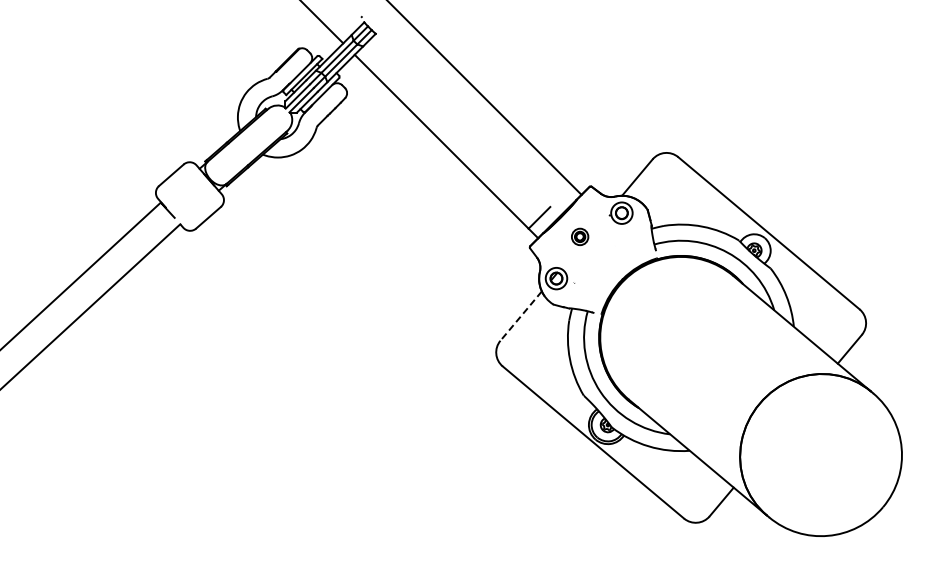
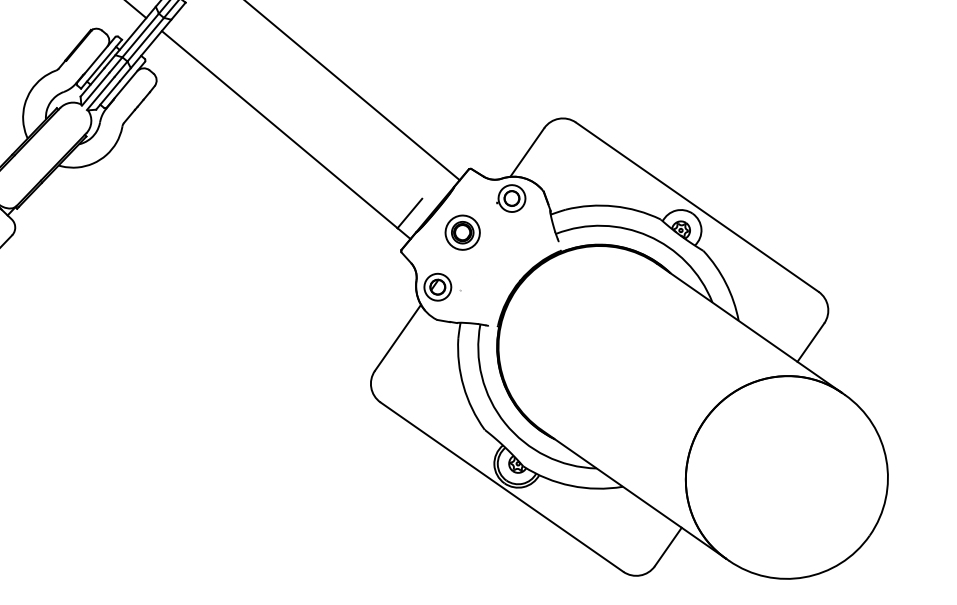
part: (579, 236) -> (461, 232), size x1.67
line: (520, 316) -> (397, 338), dashed -> solid

